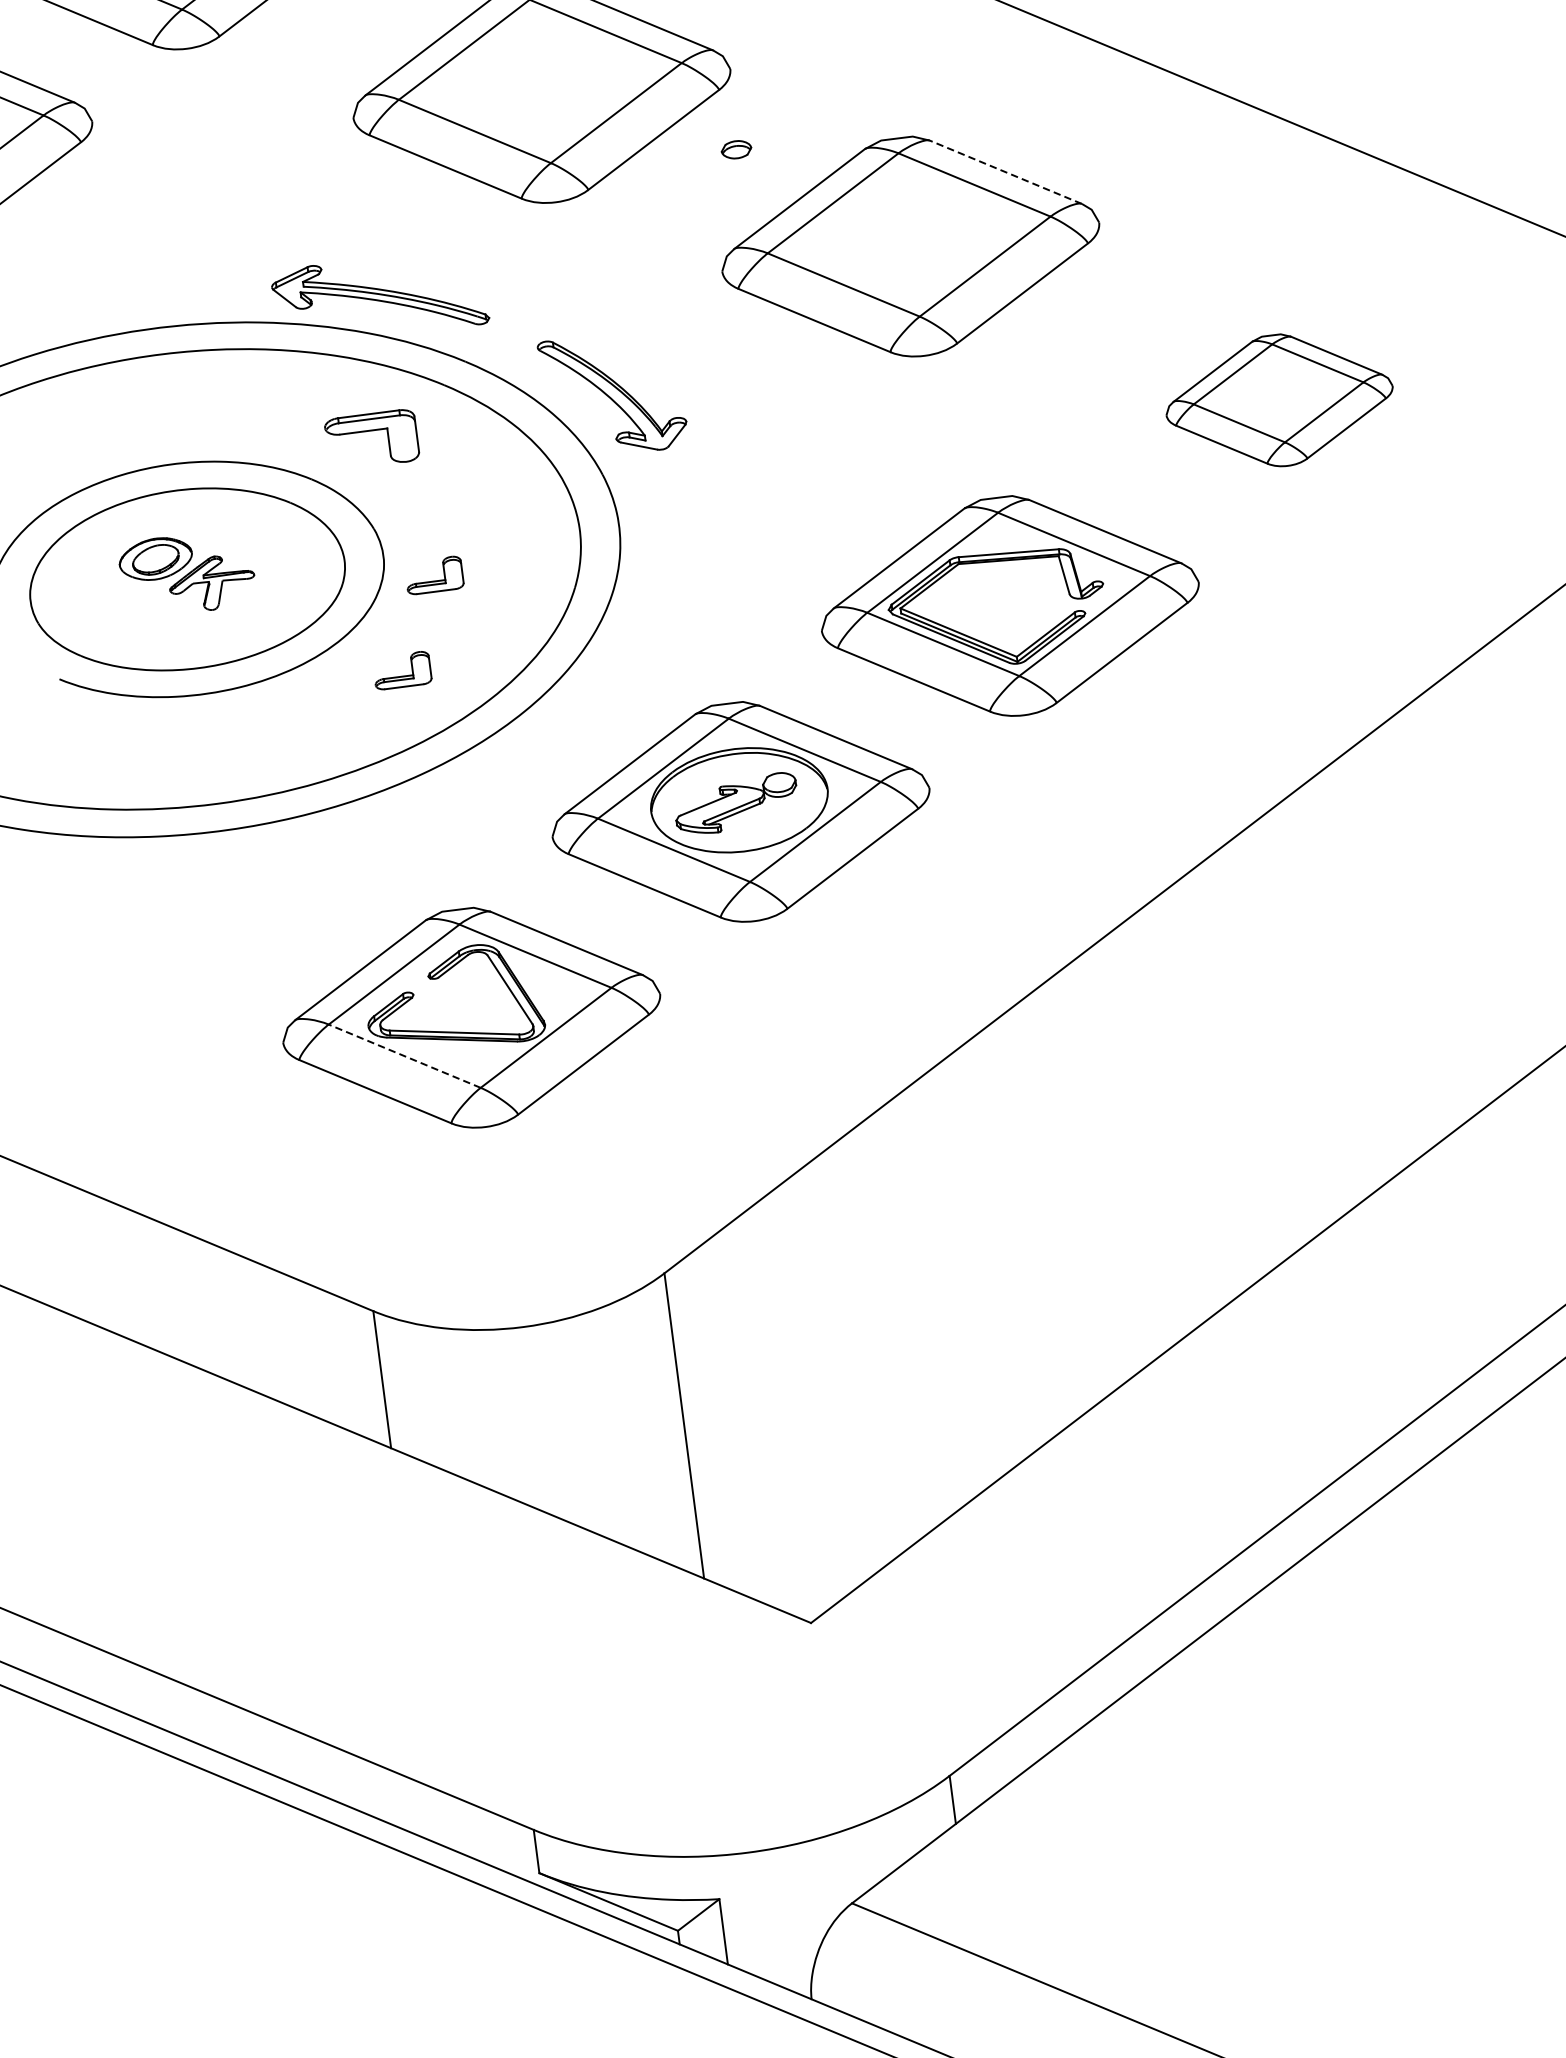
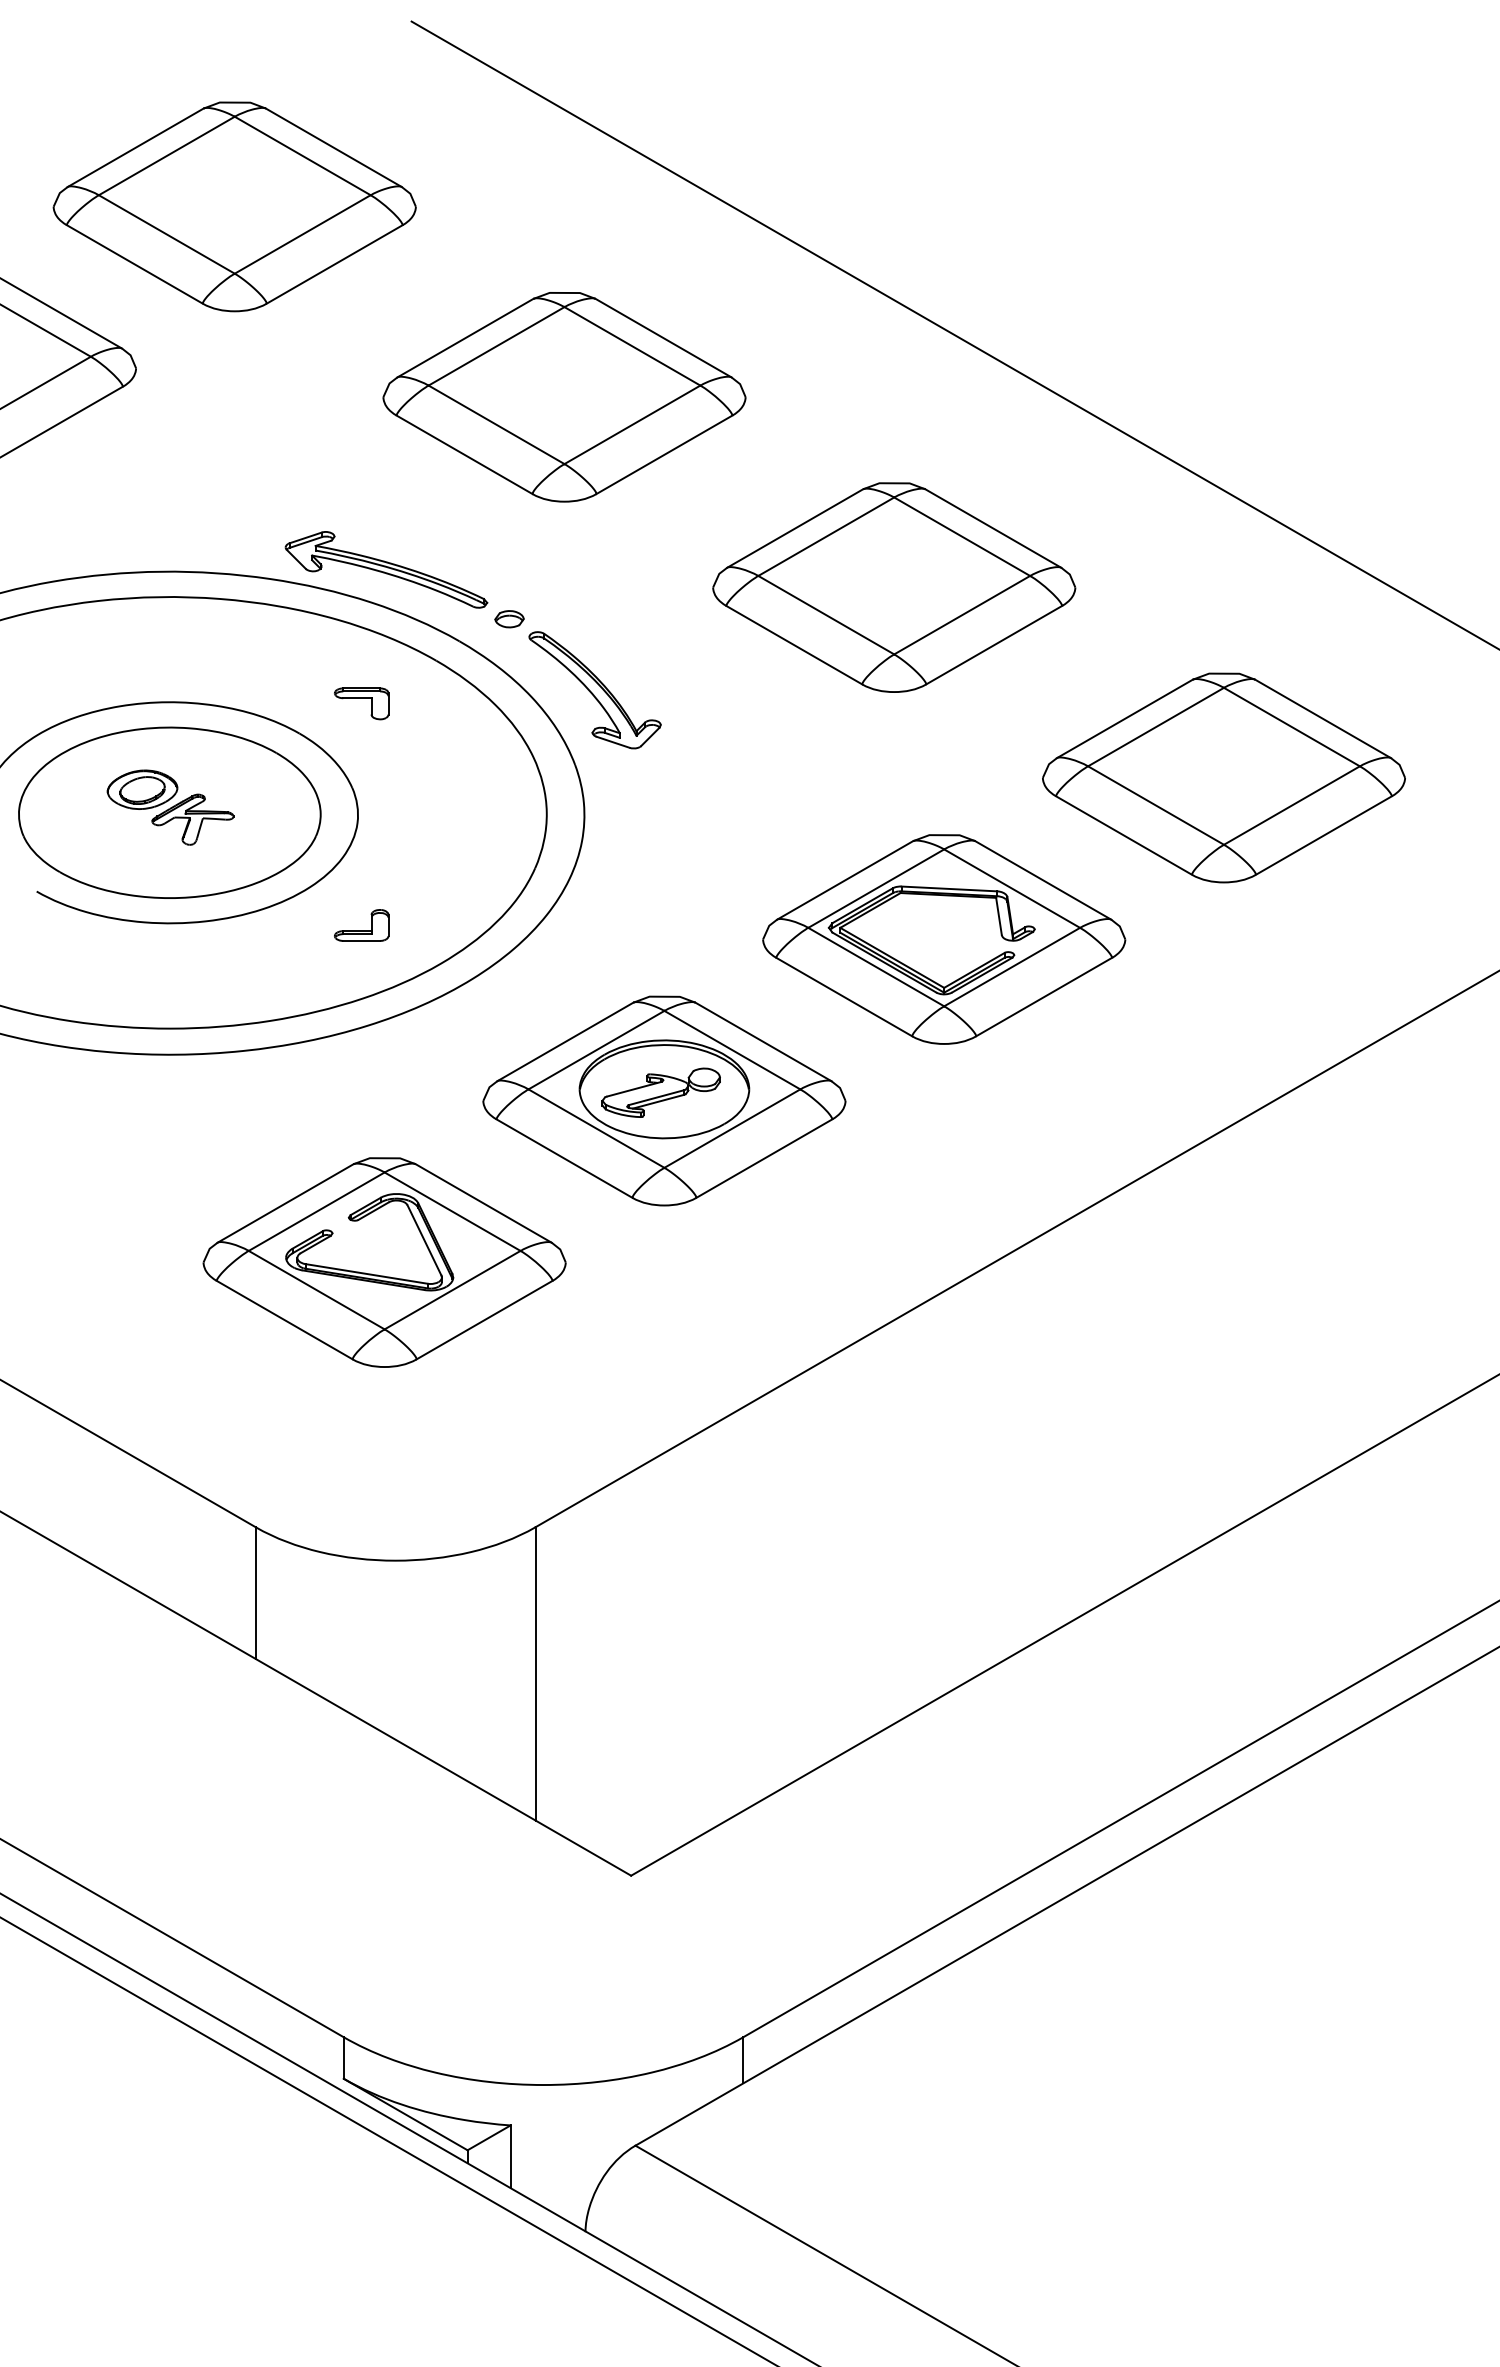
part: (736, 150) -> (509, 619), moved
line: (1004, 172) -> (992, 528), dashed -> solid
part: (1279, 400) -> (1223, 777), size x1.67
part: (372, 439) -> (361, 703), size x0.62
part: (434, 575) -> (403, 839), removed
line: (404, 1055) -> (316, 1289), dashed -> solid

